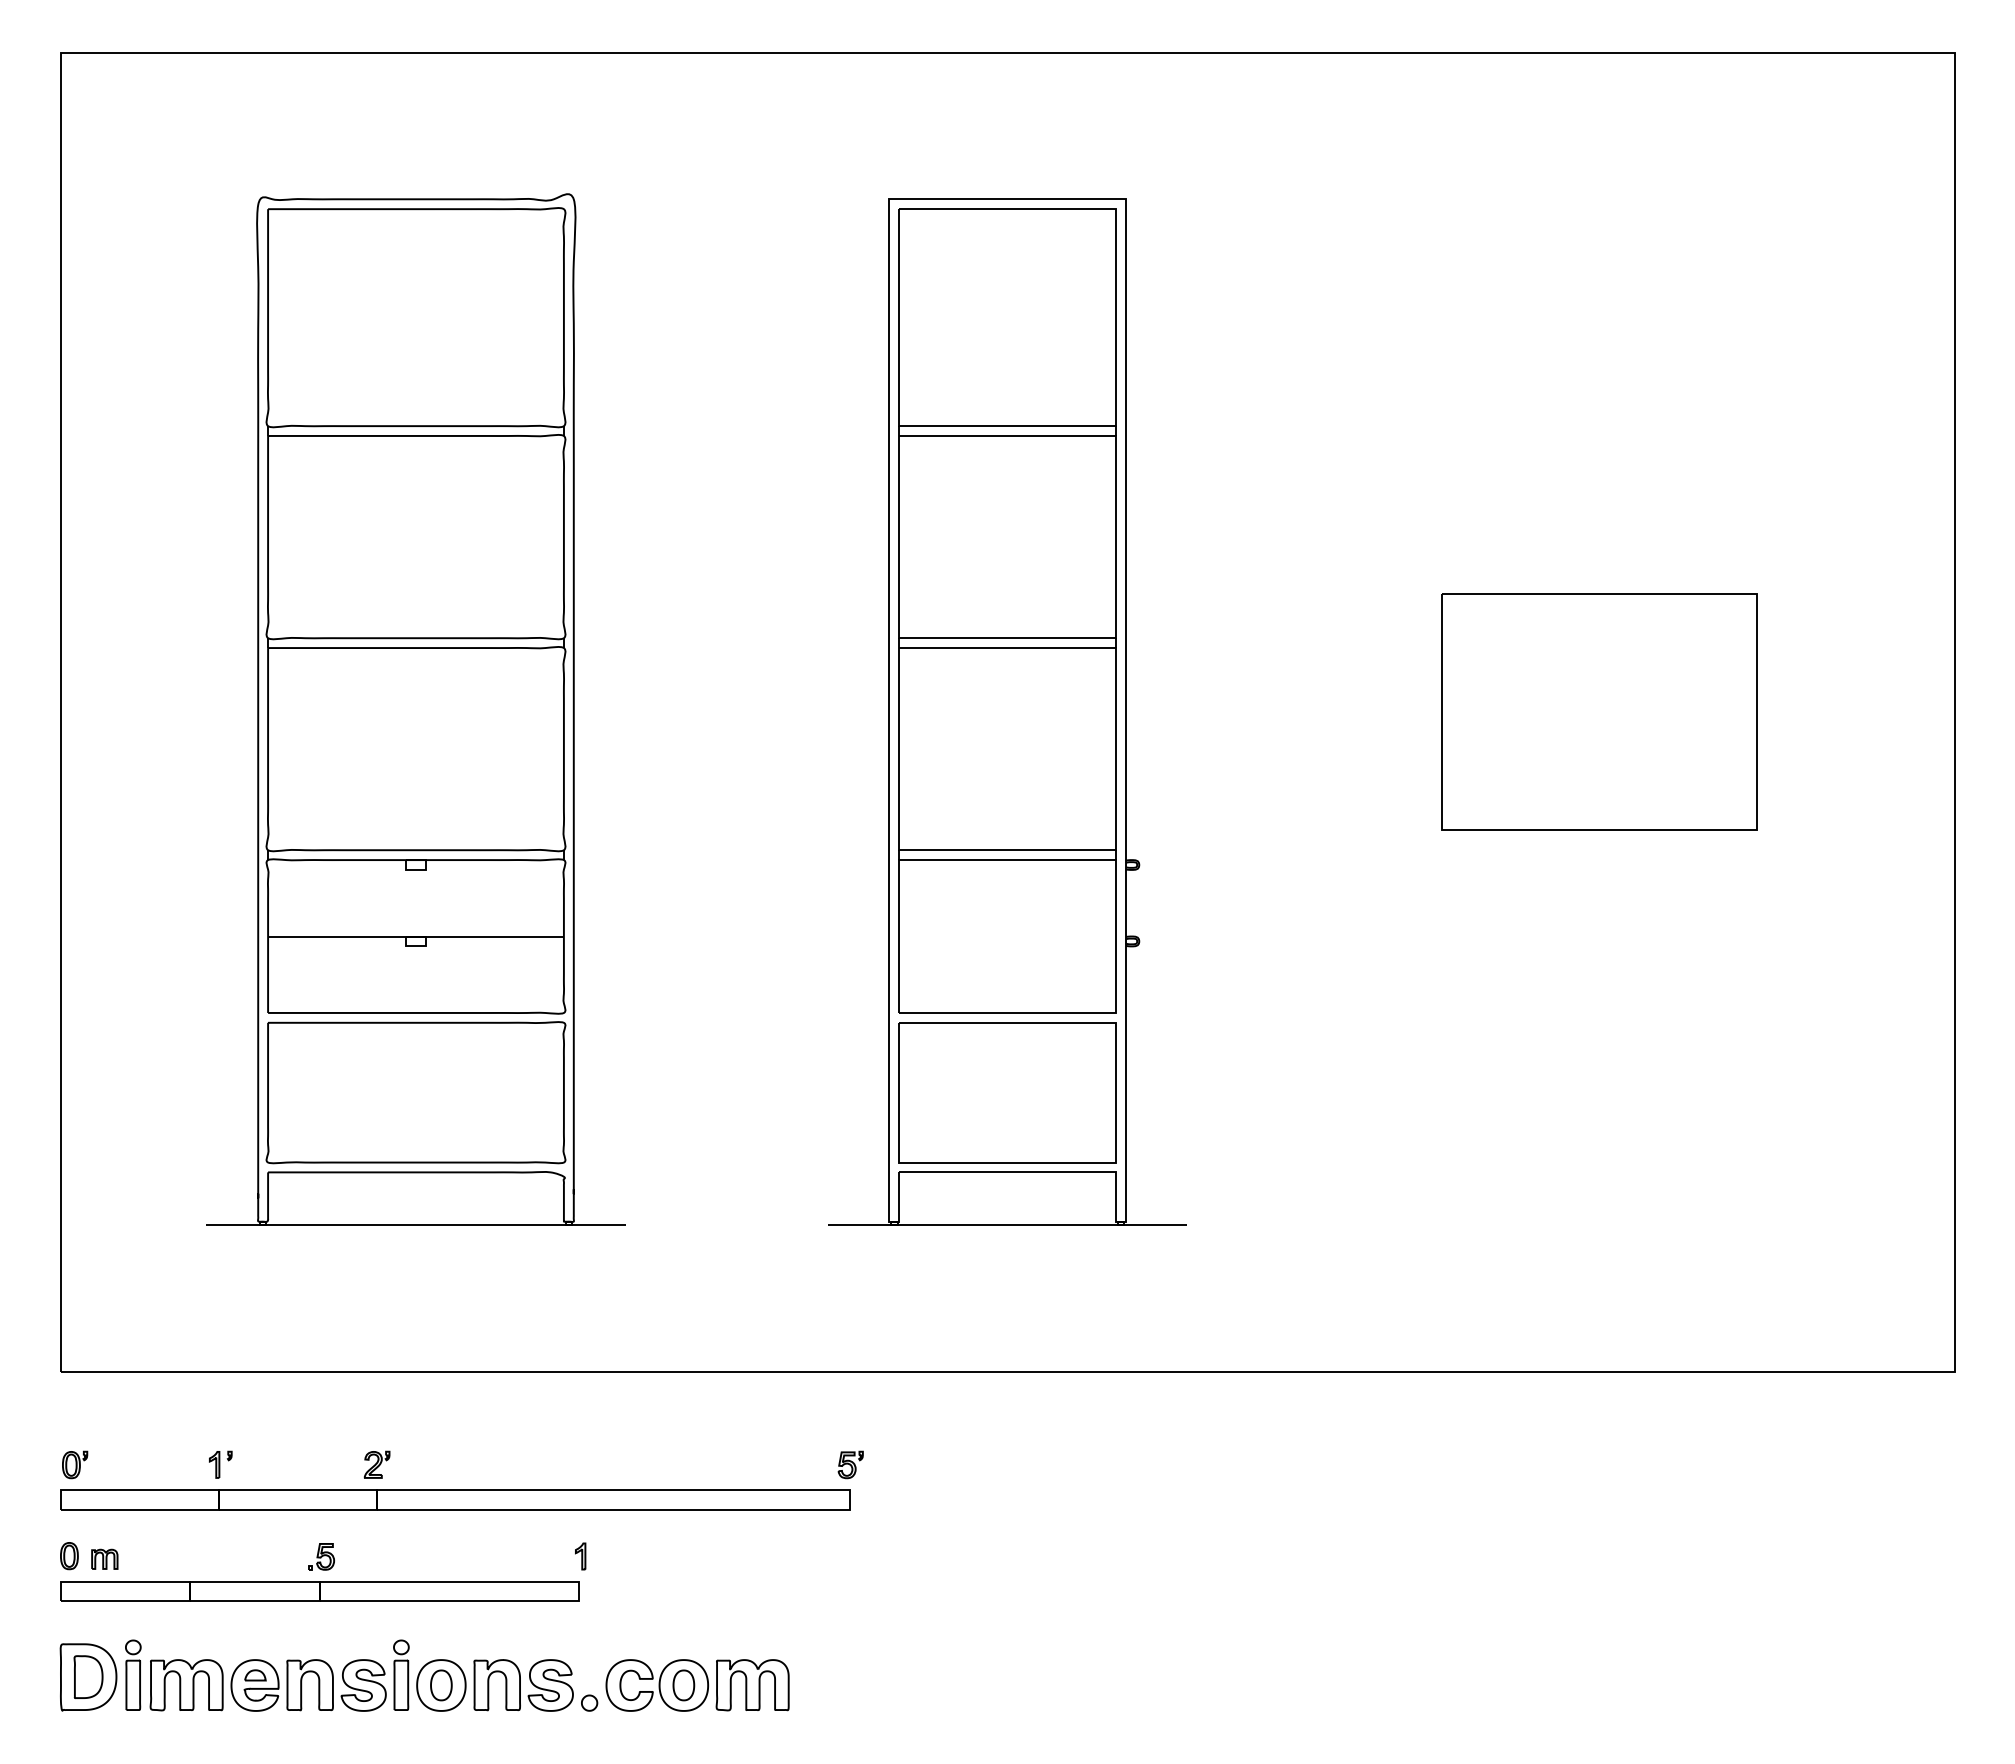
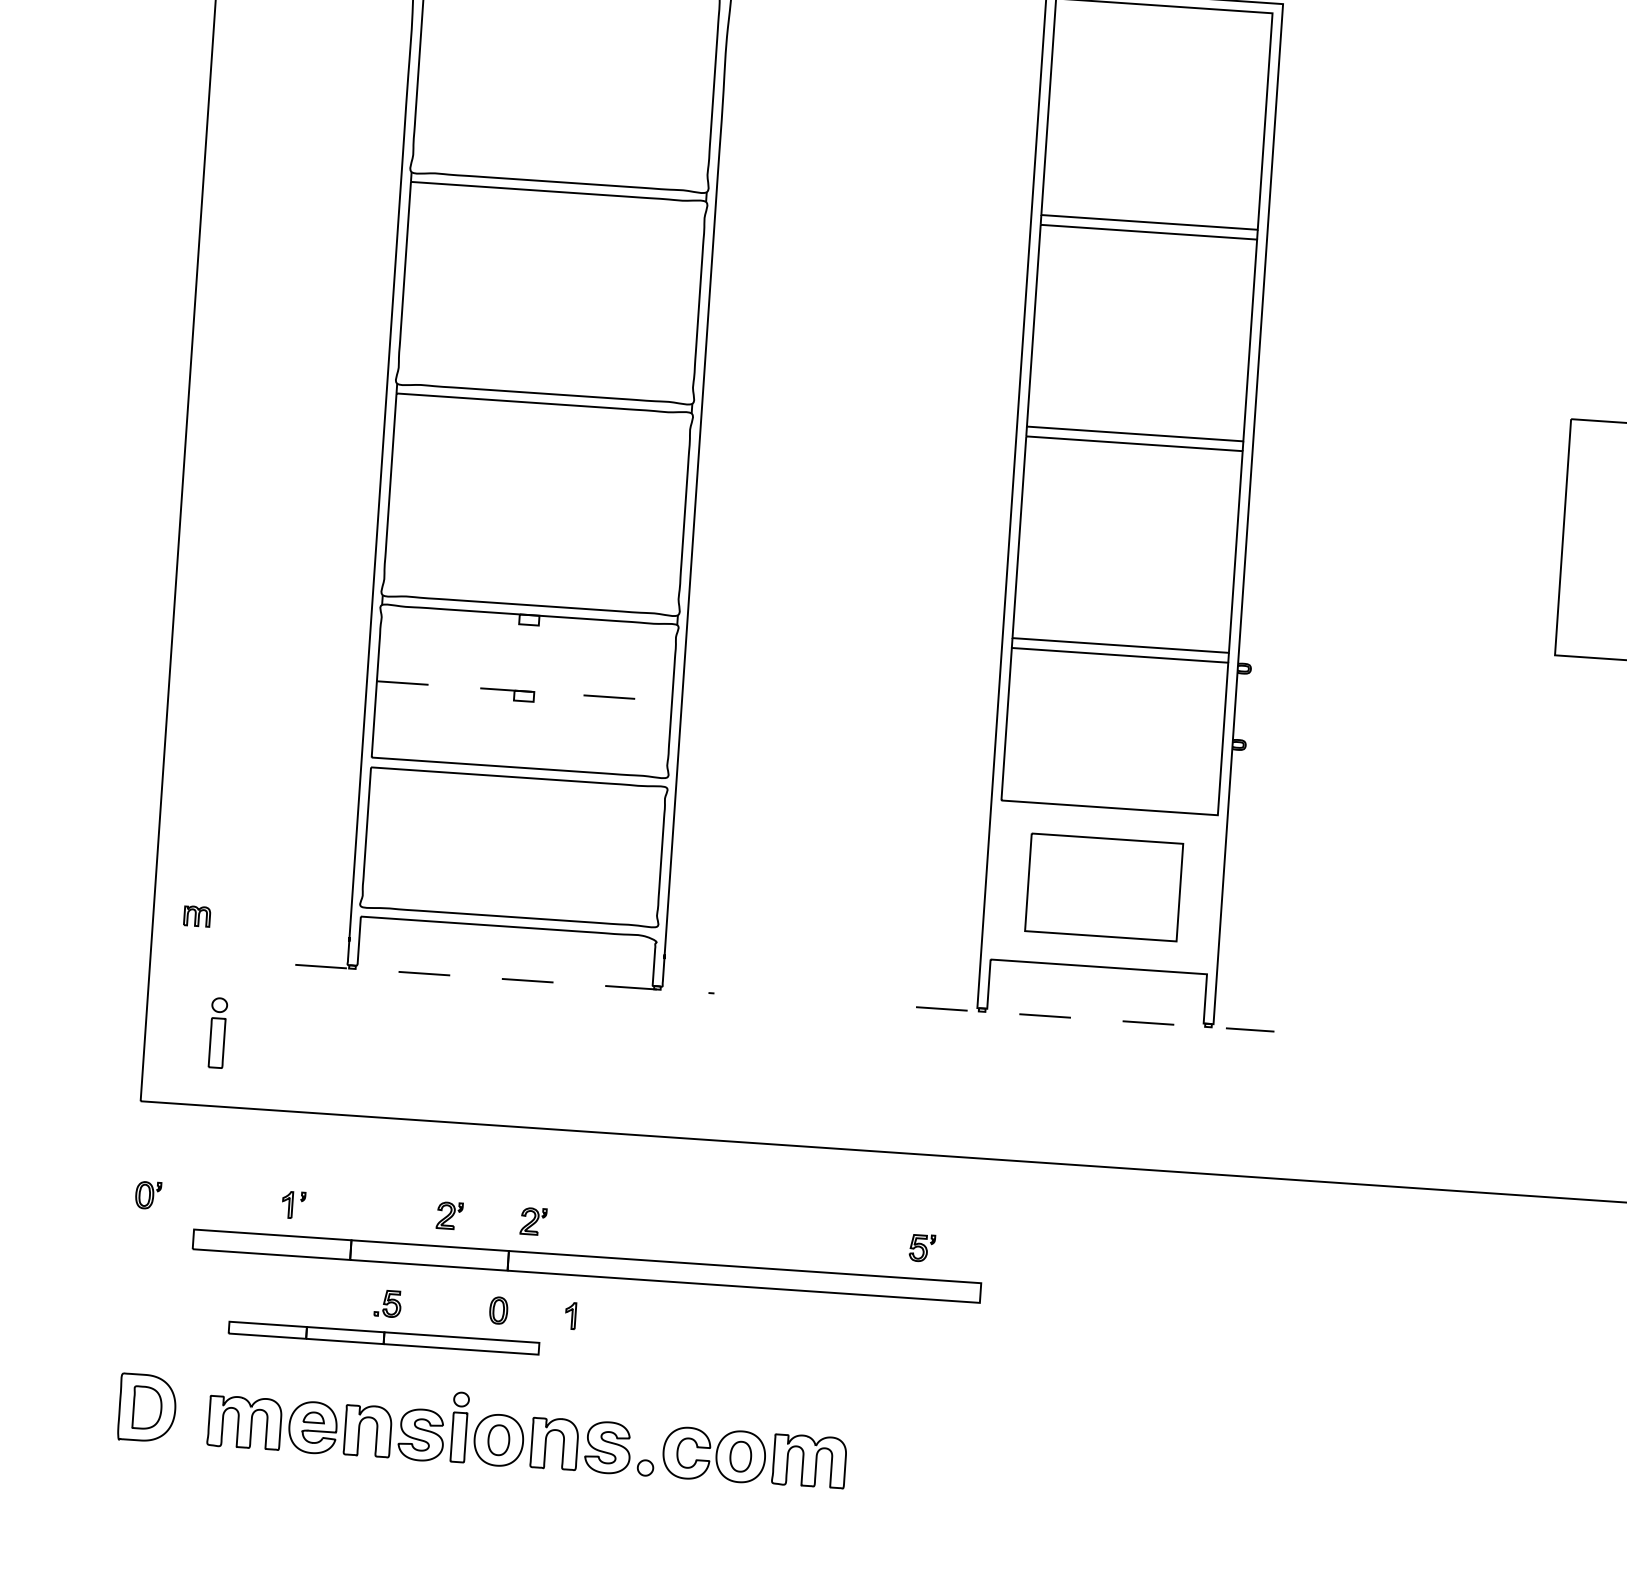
line: (416, 936) -> (524, 691), solid -> dashed
part: (1007, 1092) -> (1103, 887), size x0.7
line: (416, 1224) -> (505, 978), solid -> dashed
line: (1007, 1224) -> (1095, 1018), solid -> dashed
part: (460, 1464) -> (532, 1221), added
part: (455, 1499) -> (587, 1265), moved
part: (69, 1556) -> (498, 1311), moved
part: (580, 1556) -> (570, 1315), moved
part: (104, 1558) -> (196, 915), moved
part: (319, 1591) -> (383, 1338), size x0.6
part: (133, 1674) -> (218, 1032), moved

